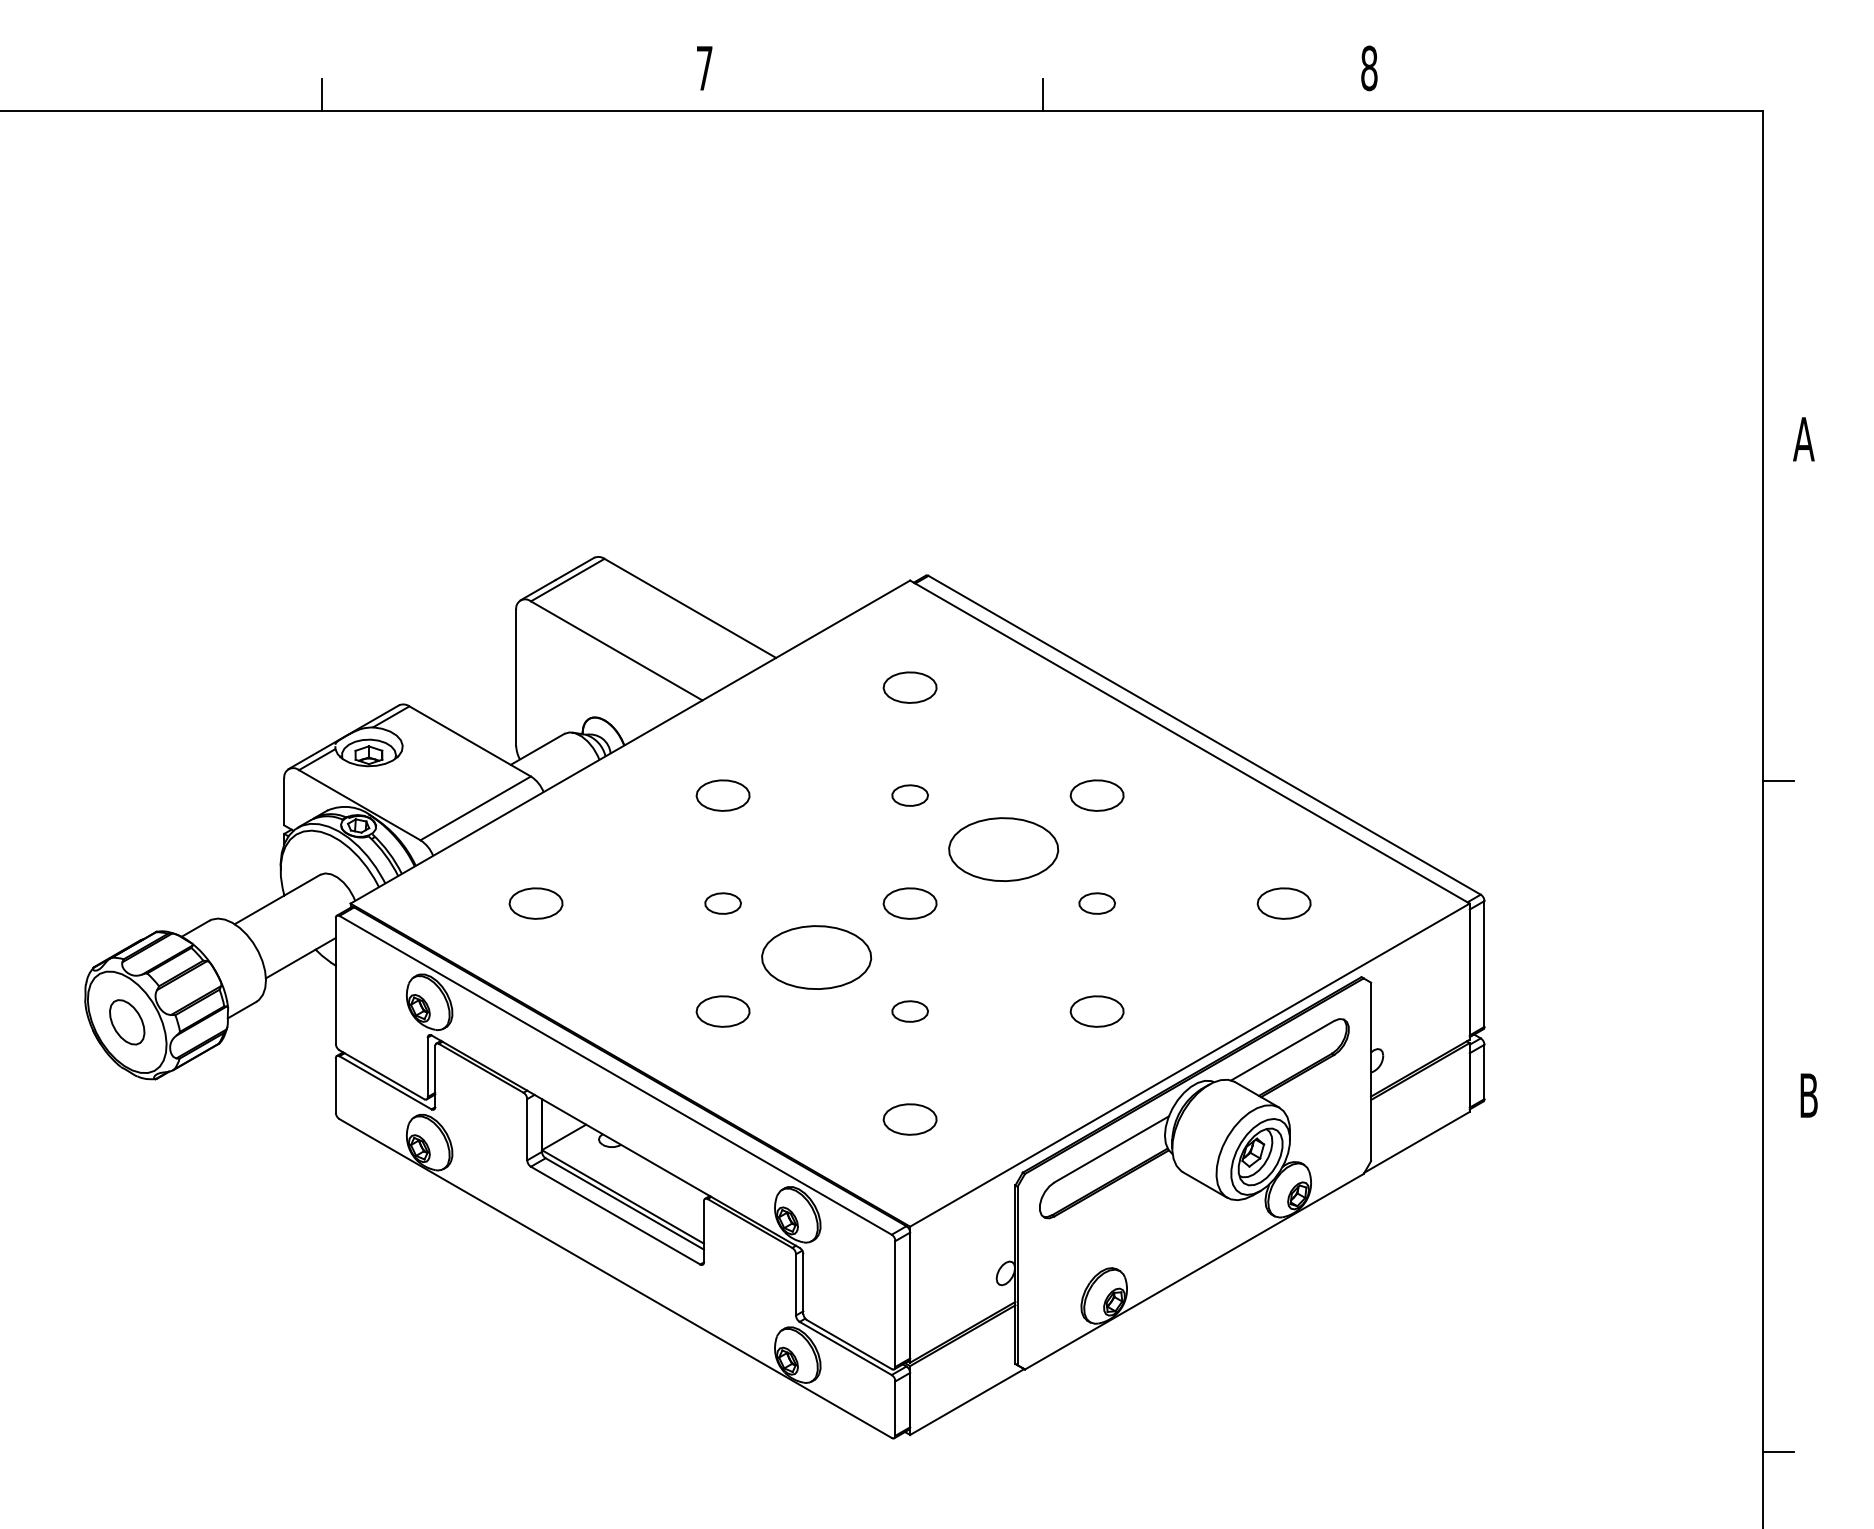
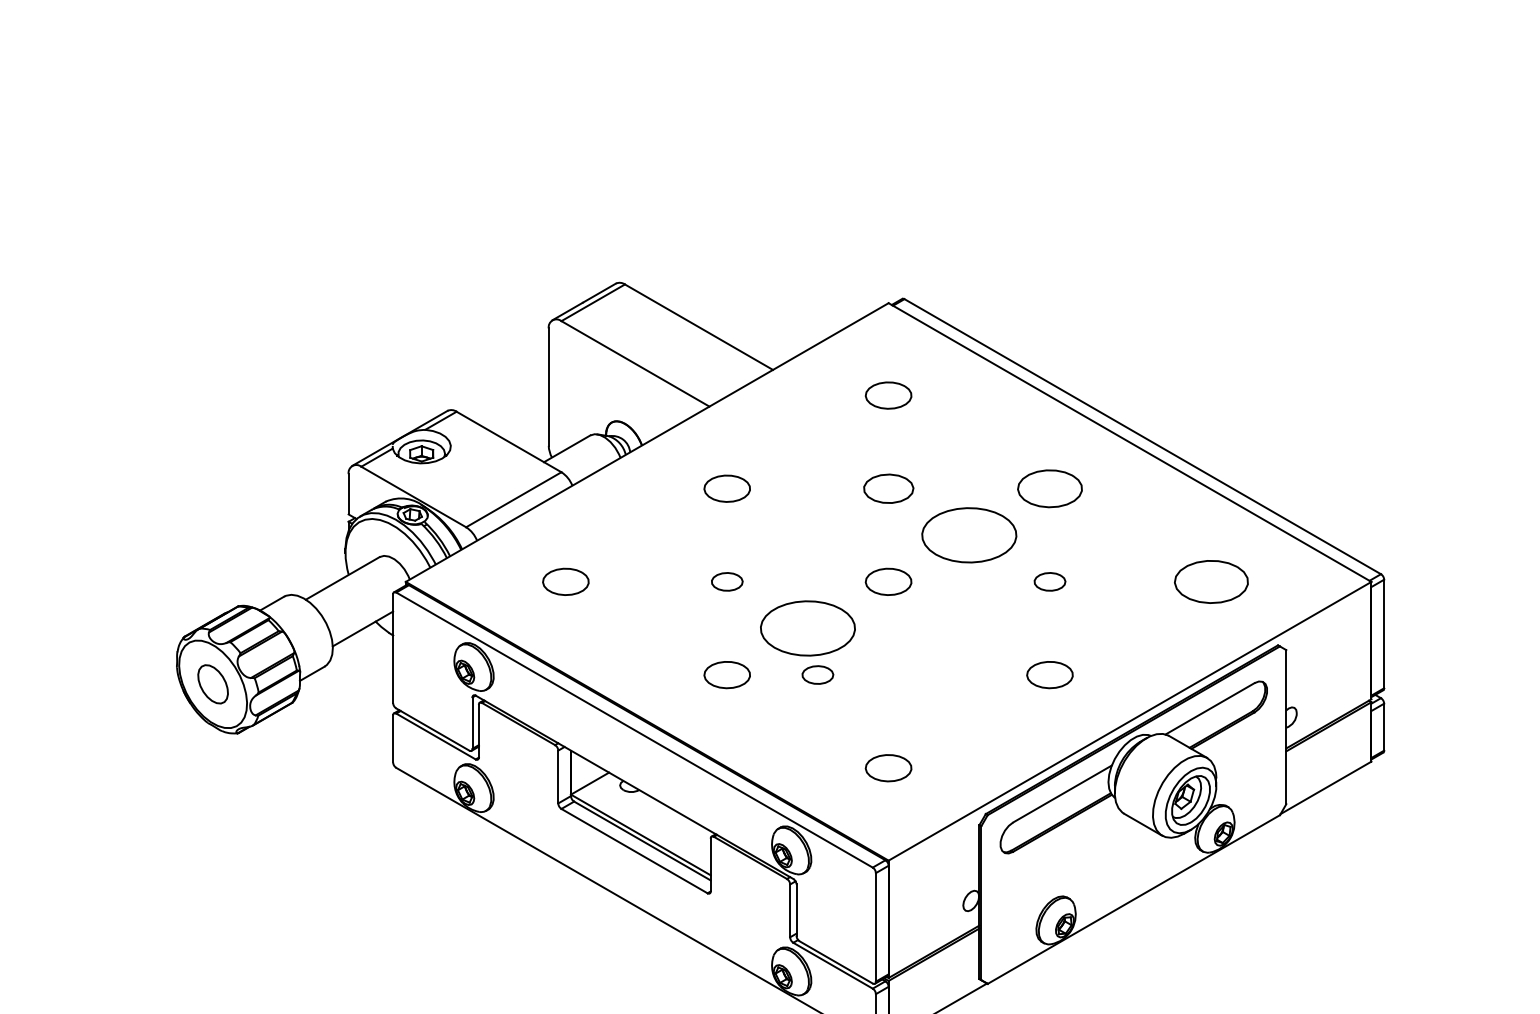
part: (909, 795) -> (888, 488), size x1.6
part: (1096, 795) -> (1049, 488), size x1.4
part: (1283, 903) -> (1210, 581), size x1.6
part: (909, 1011) -> (817, 674), moved

